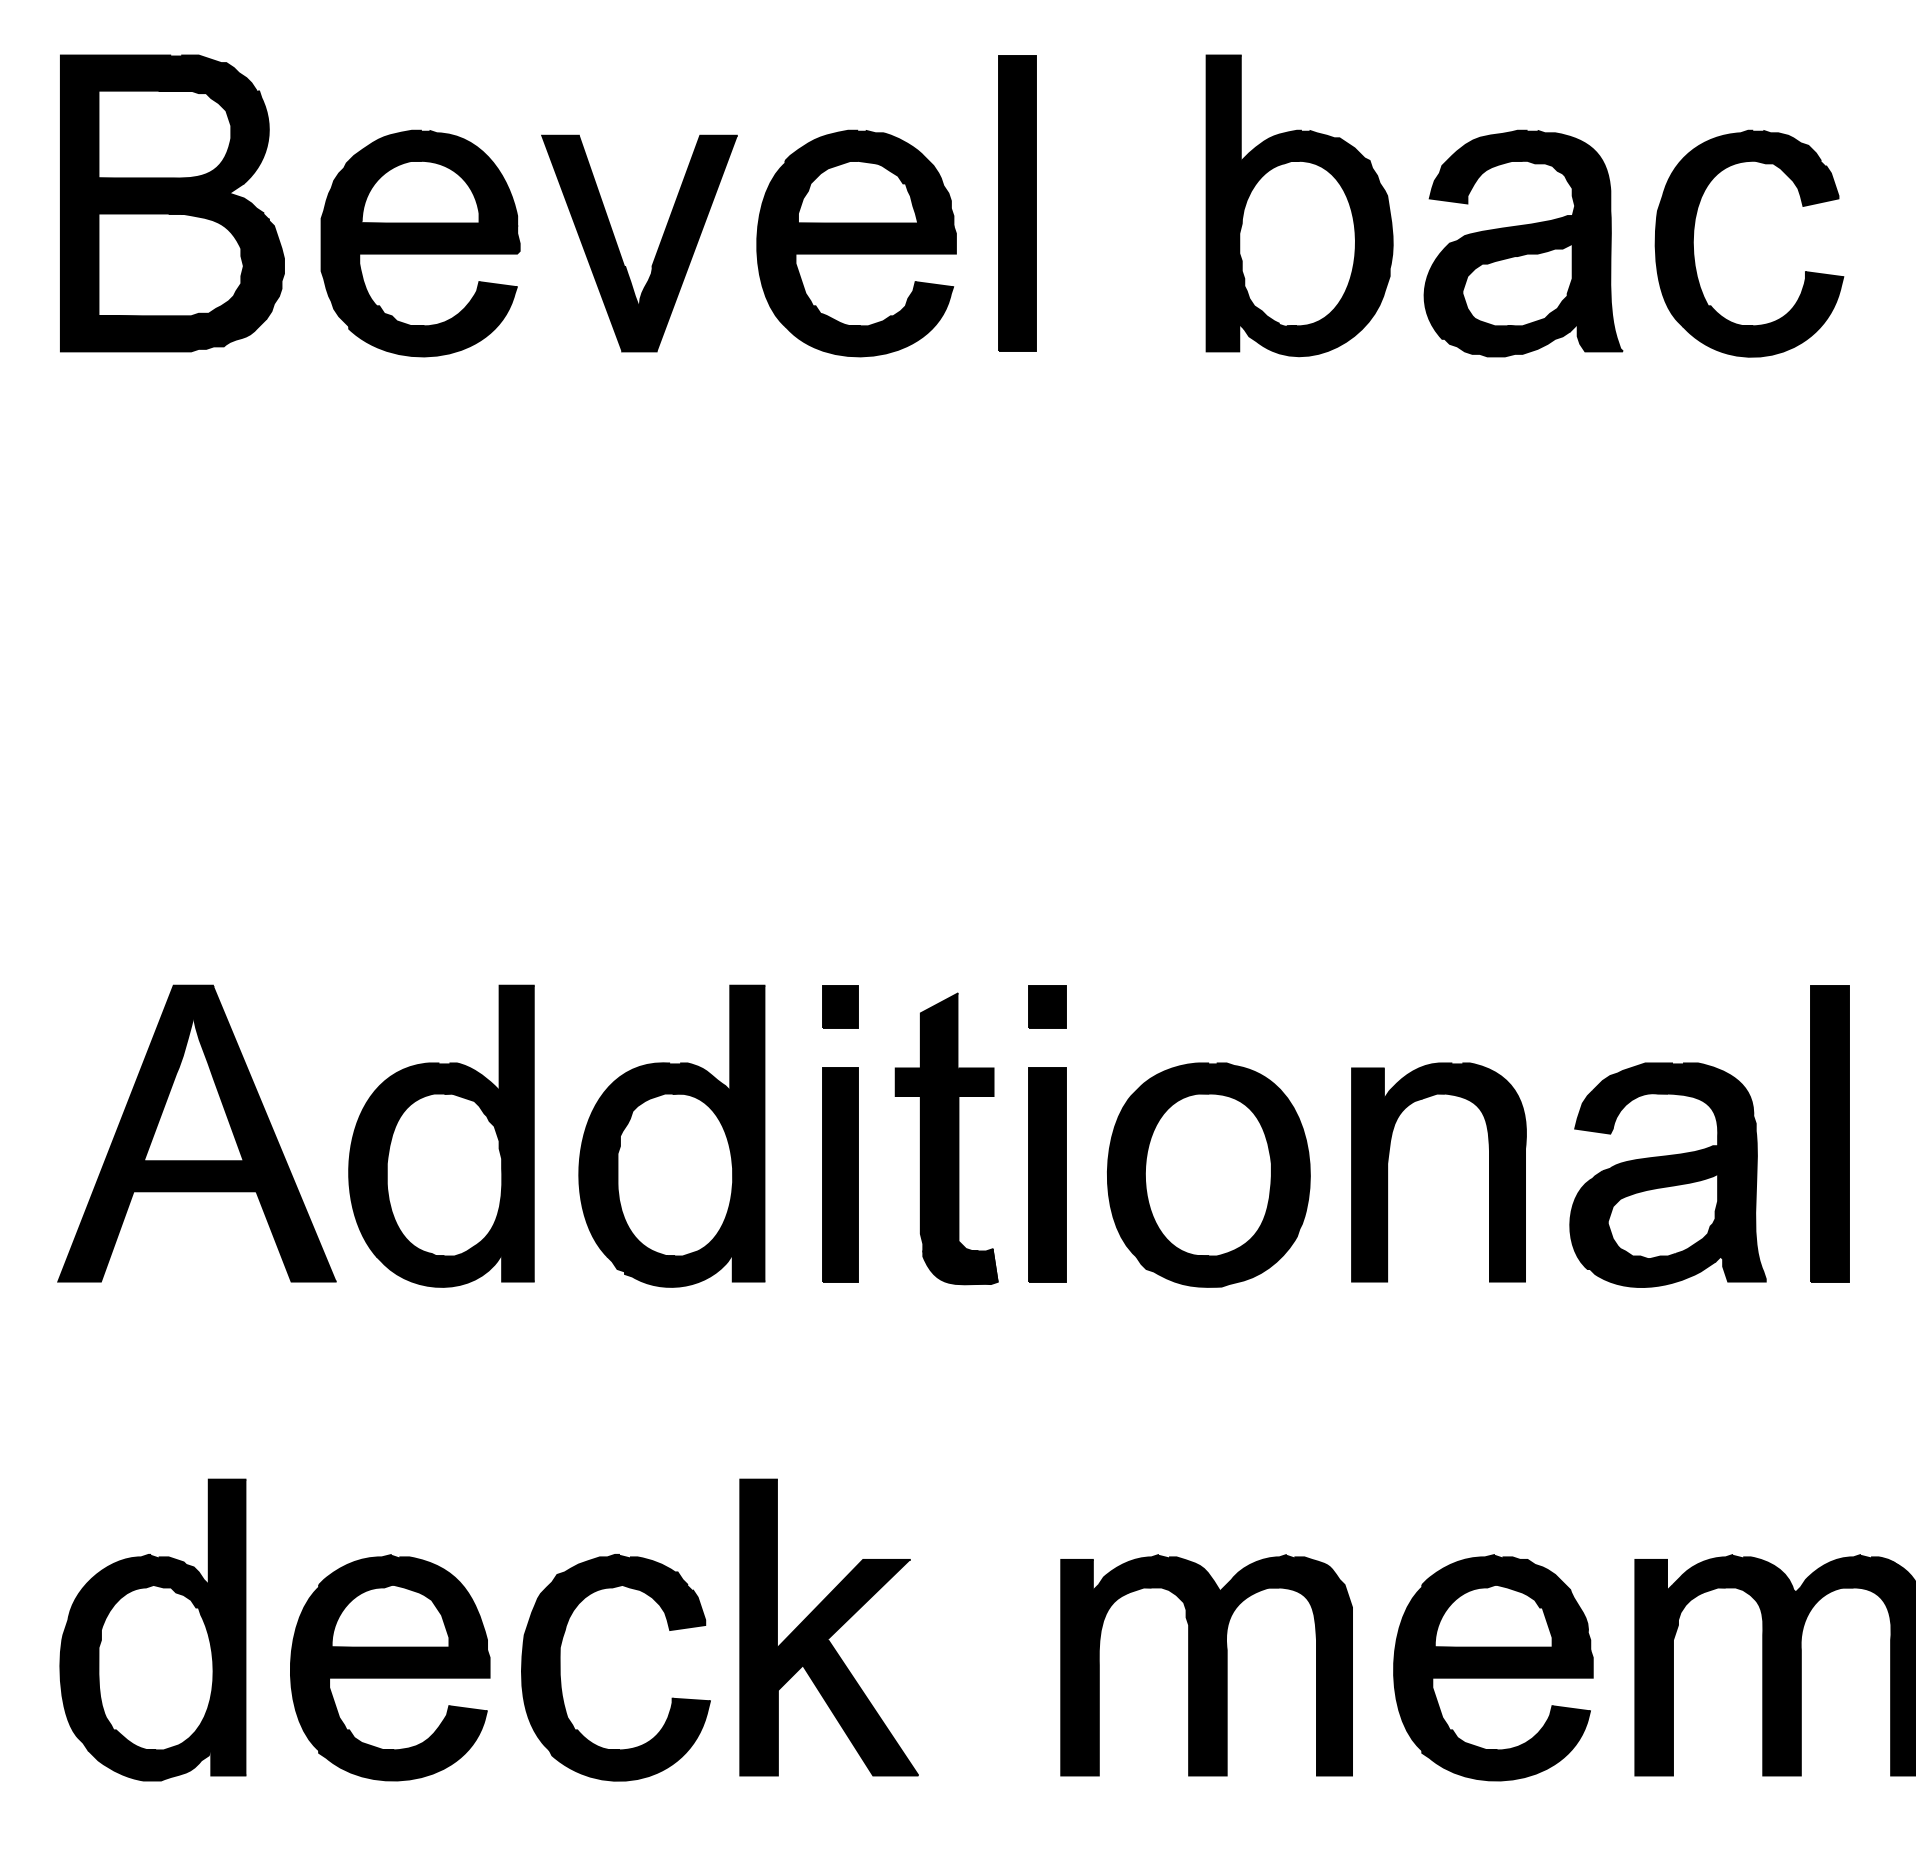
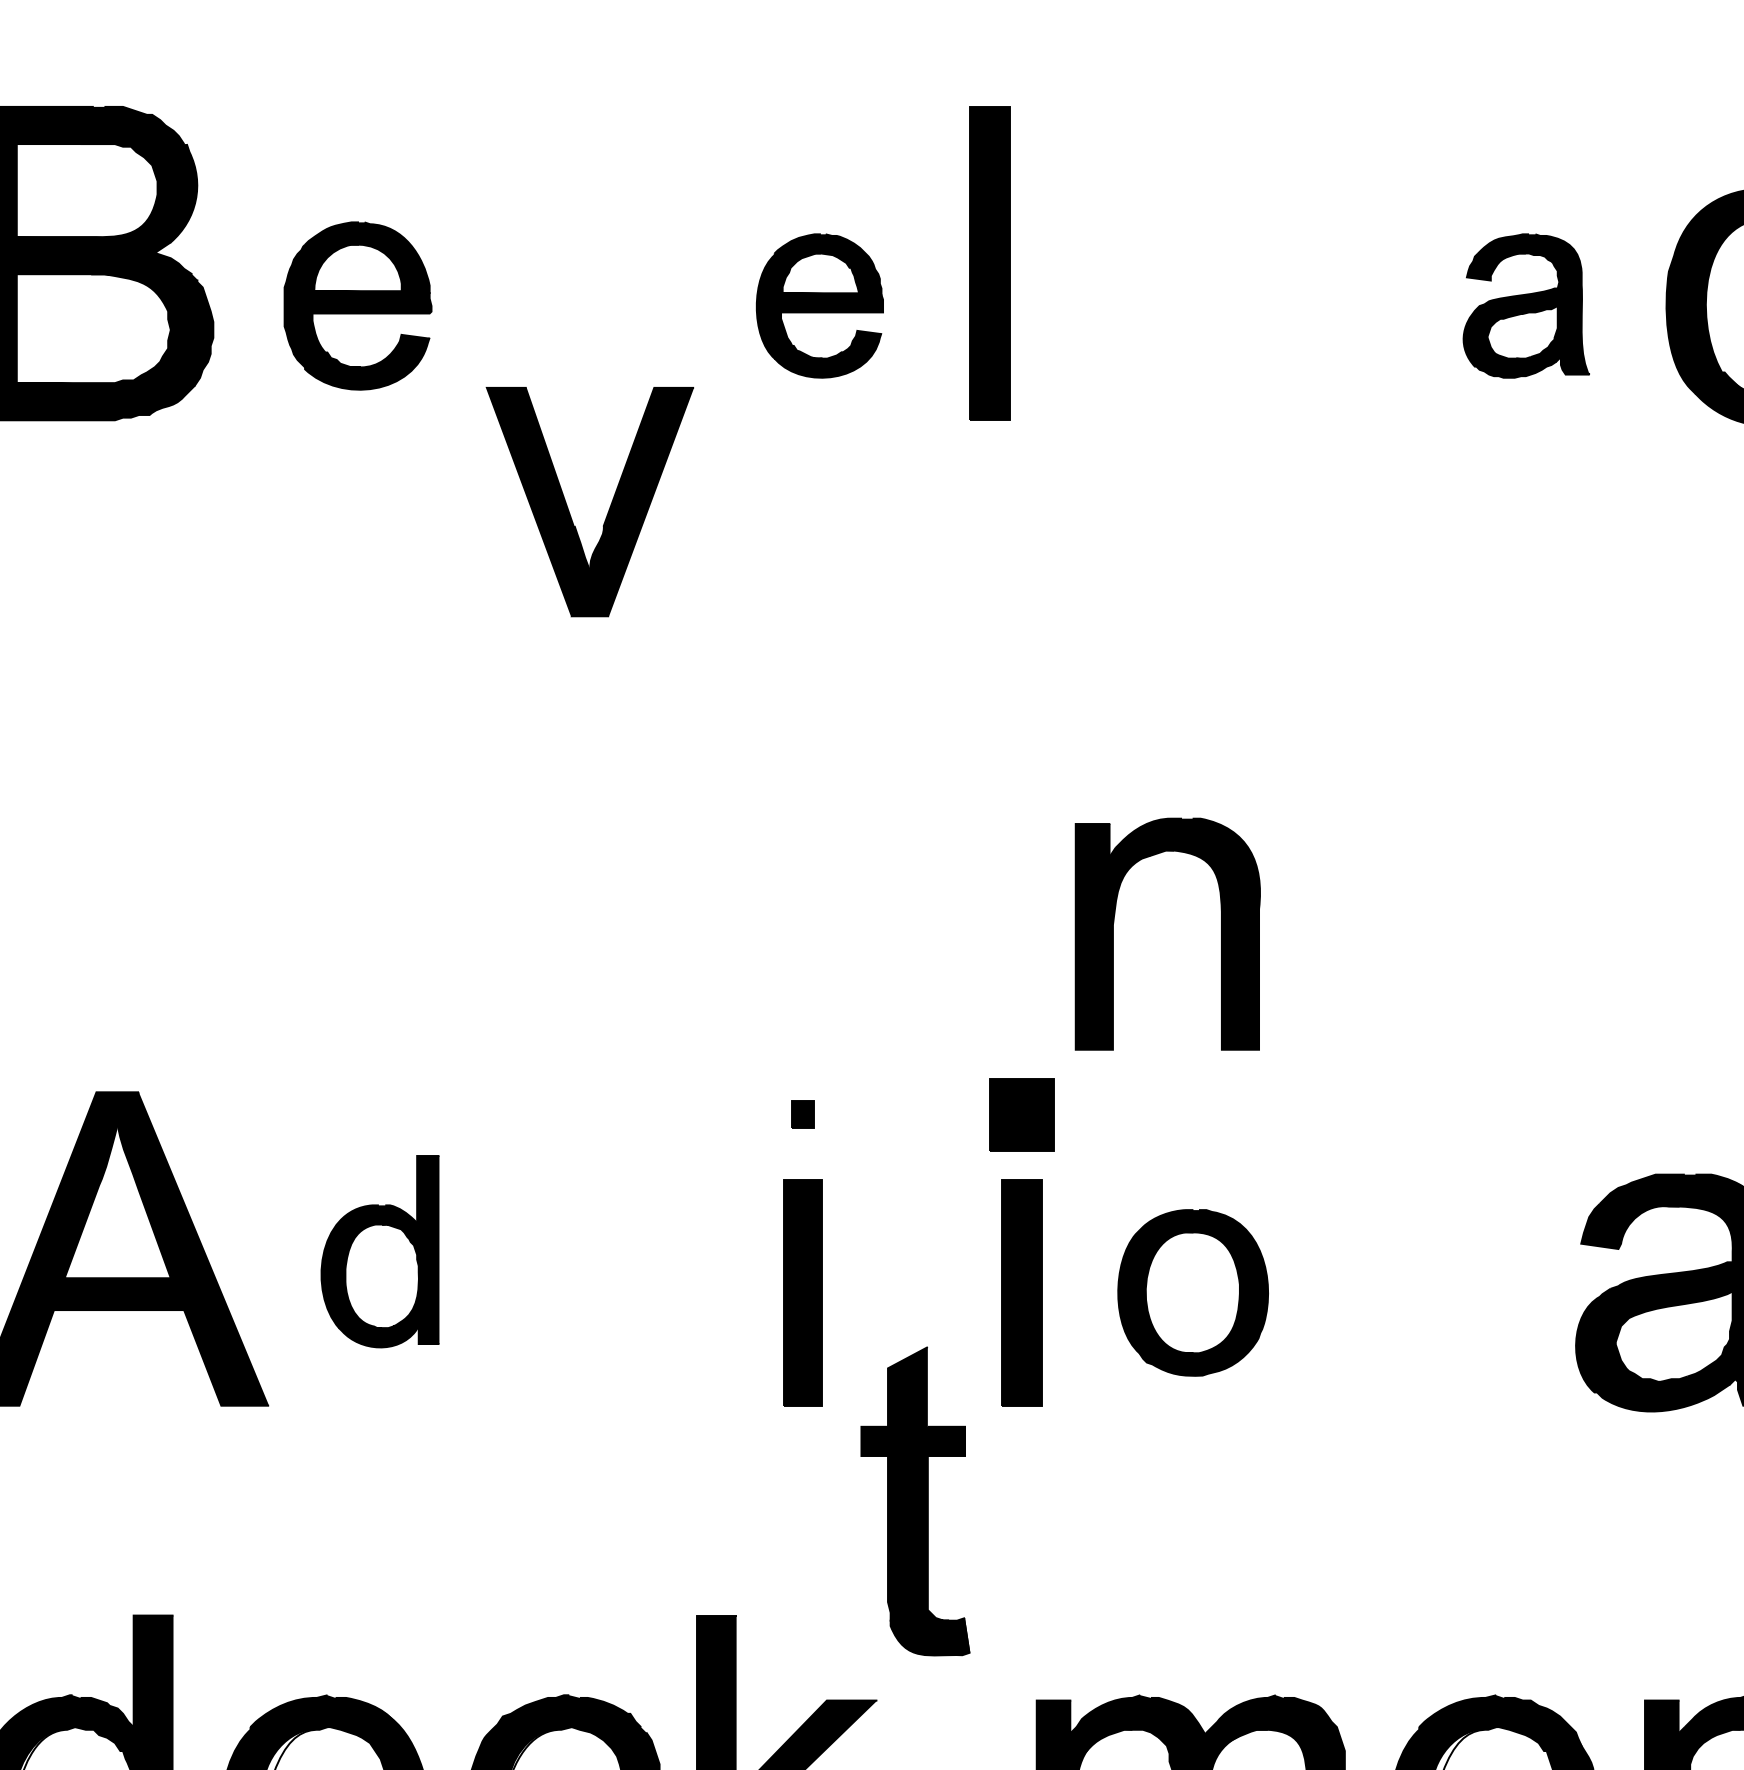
part: (1299, 205) -> (1289, 265), removed
part: (420, 243) -> (357, 305), size x0.7
part: (856, 243) -> (819, 305), size x0.6
part: (1523, 243) -> (1526, 305), size x0.6
part: (657, 249) -> (609, 508), moved
part: (840, 1006) -> (802, 1114), size x0.6
part: (1047, 1006) -> (1022, 1114), size x1.6
part: (441, 1135) -> (380, 1250), size x0.6
part: (671, 1135) -> (623, 1250), removed
part: (946, 1138) -> (915, 1500), moved
part: (1388, 1172) -> (1114, 934), moved
part: (1208, 1174) -> (1192, 1292), size x0.7

